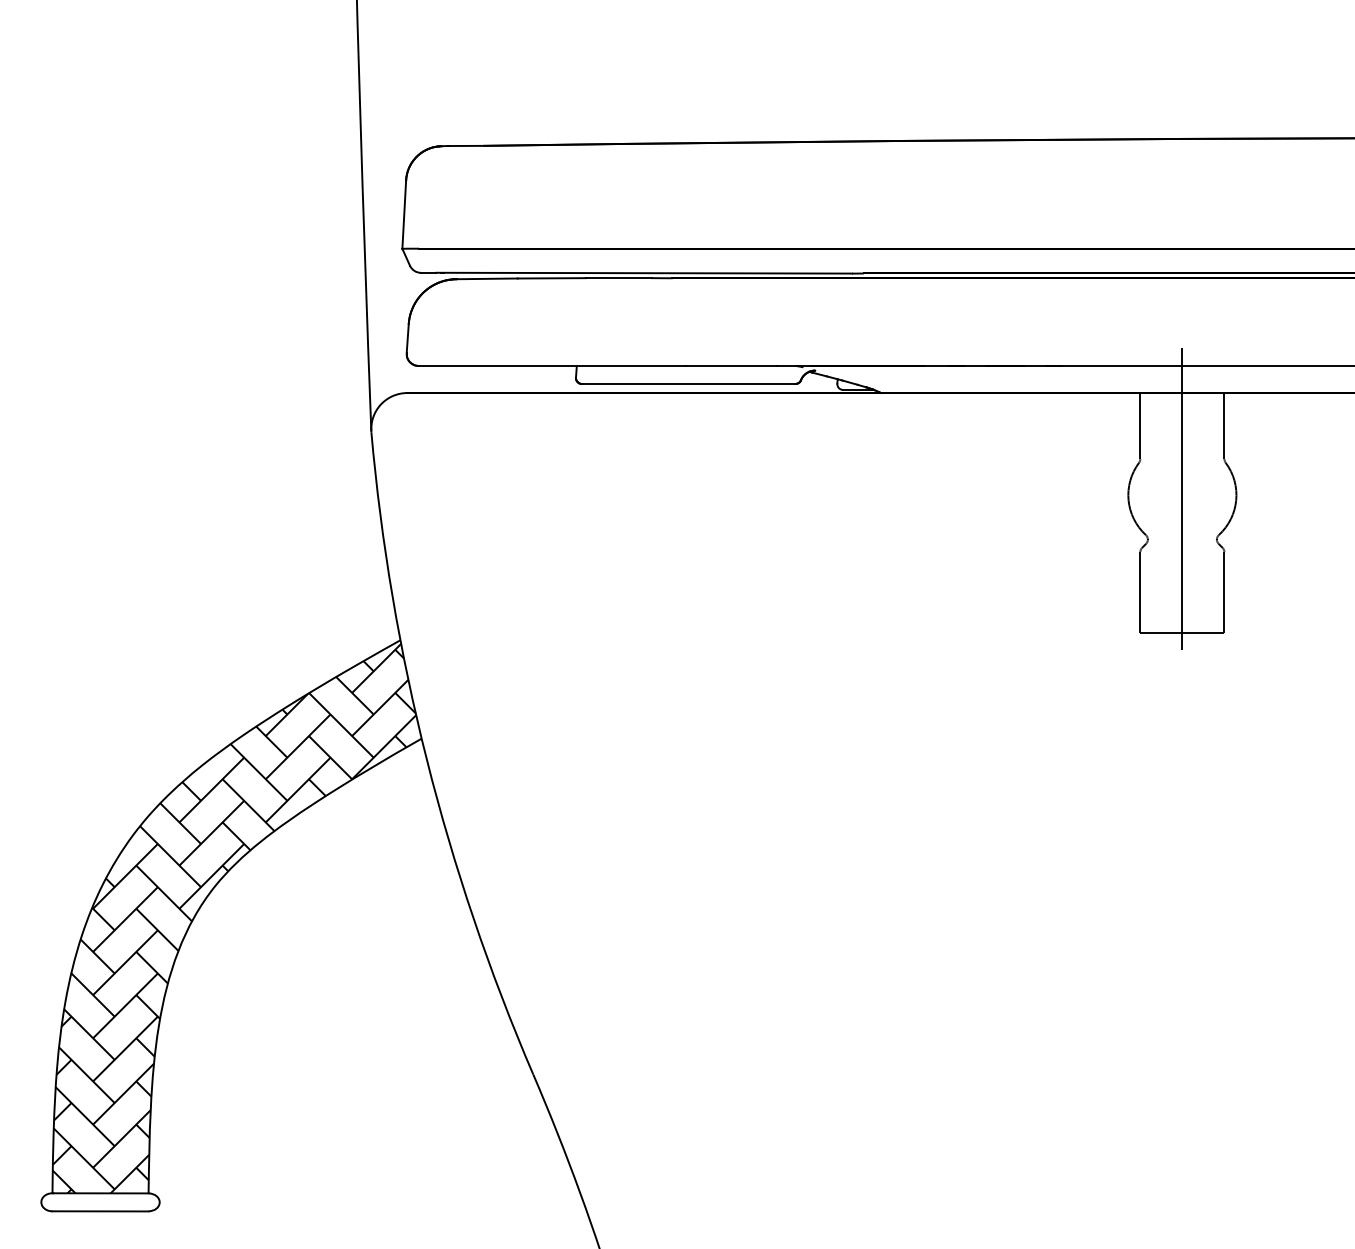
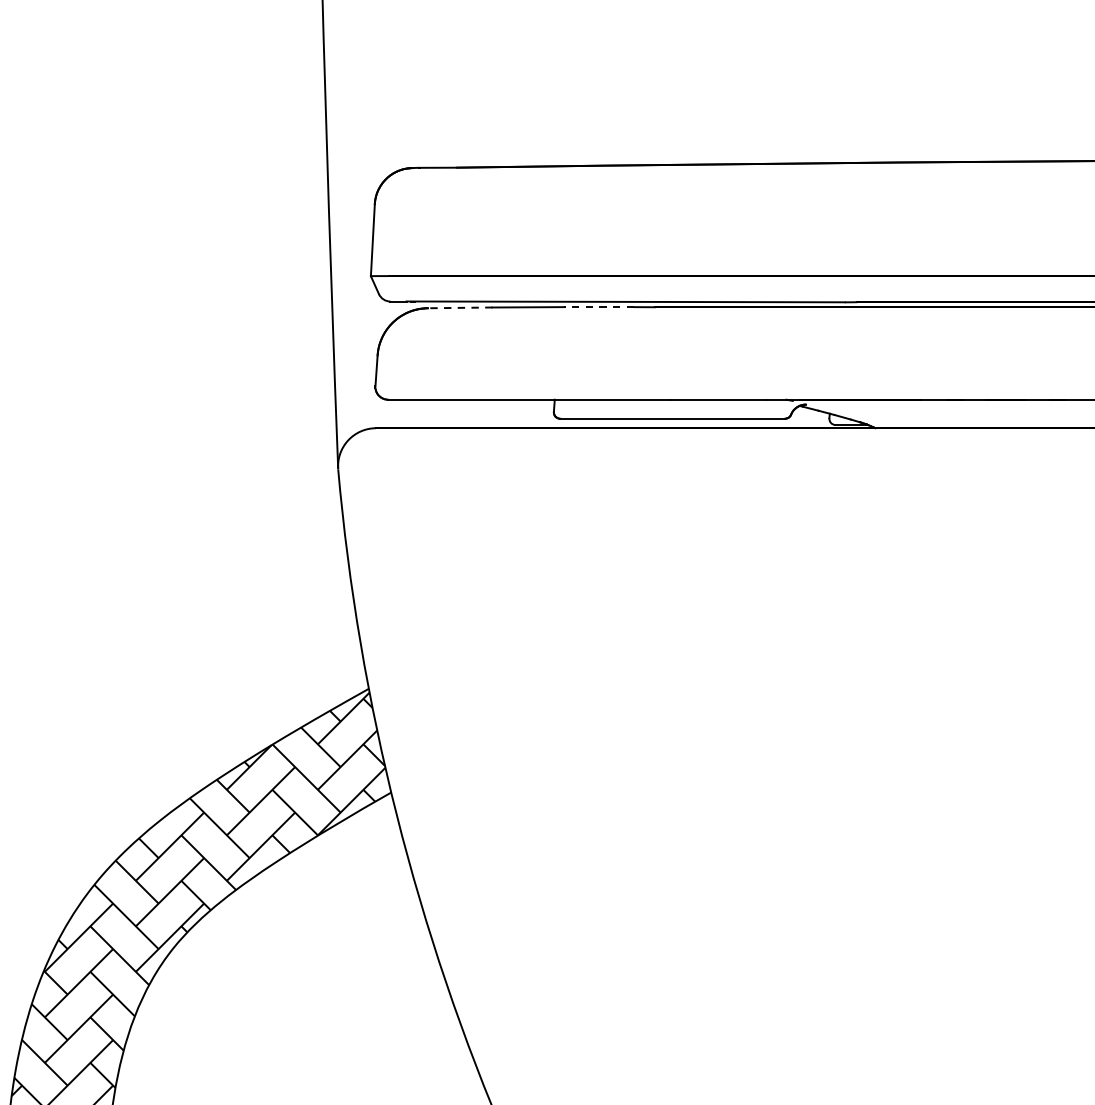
line: (487, 278) -> (460, 307), solid -> dashed
line: (618, 278) -> (598, 307), solid -> dashed

